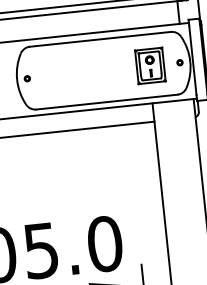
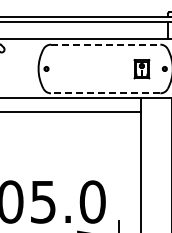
line: (100, 39) -> (105, 44), solid -> dashed
part: (149, 66) -> (141, 69), size x0.7
line: (106, 102) -> (105, 93), solid -> dashed

